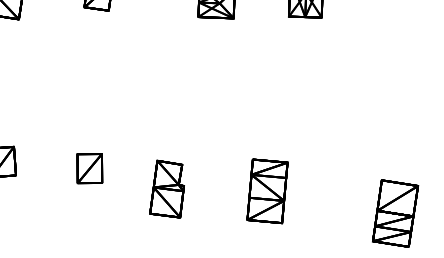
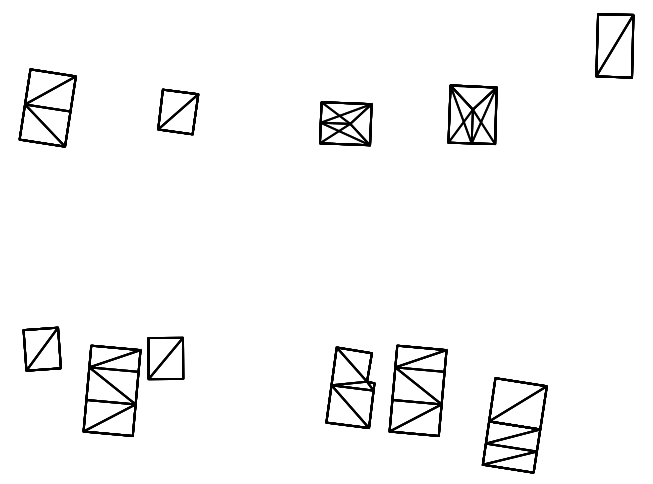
part: (167, 189) -> (350, 387), moved
part: (51, 191) -> (111, 390), added
part: (395, 213) -> (514, 425), moved

